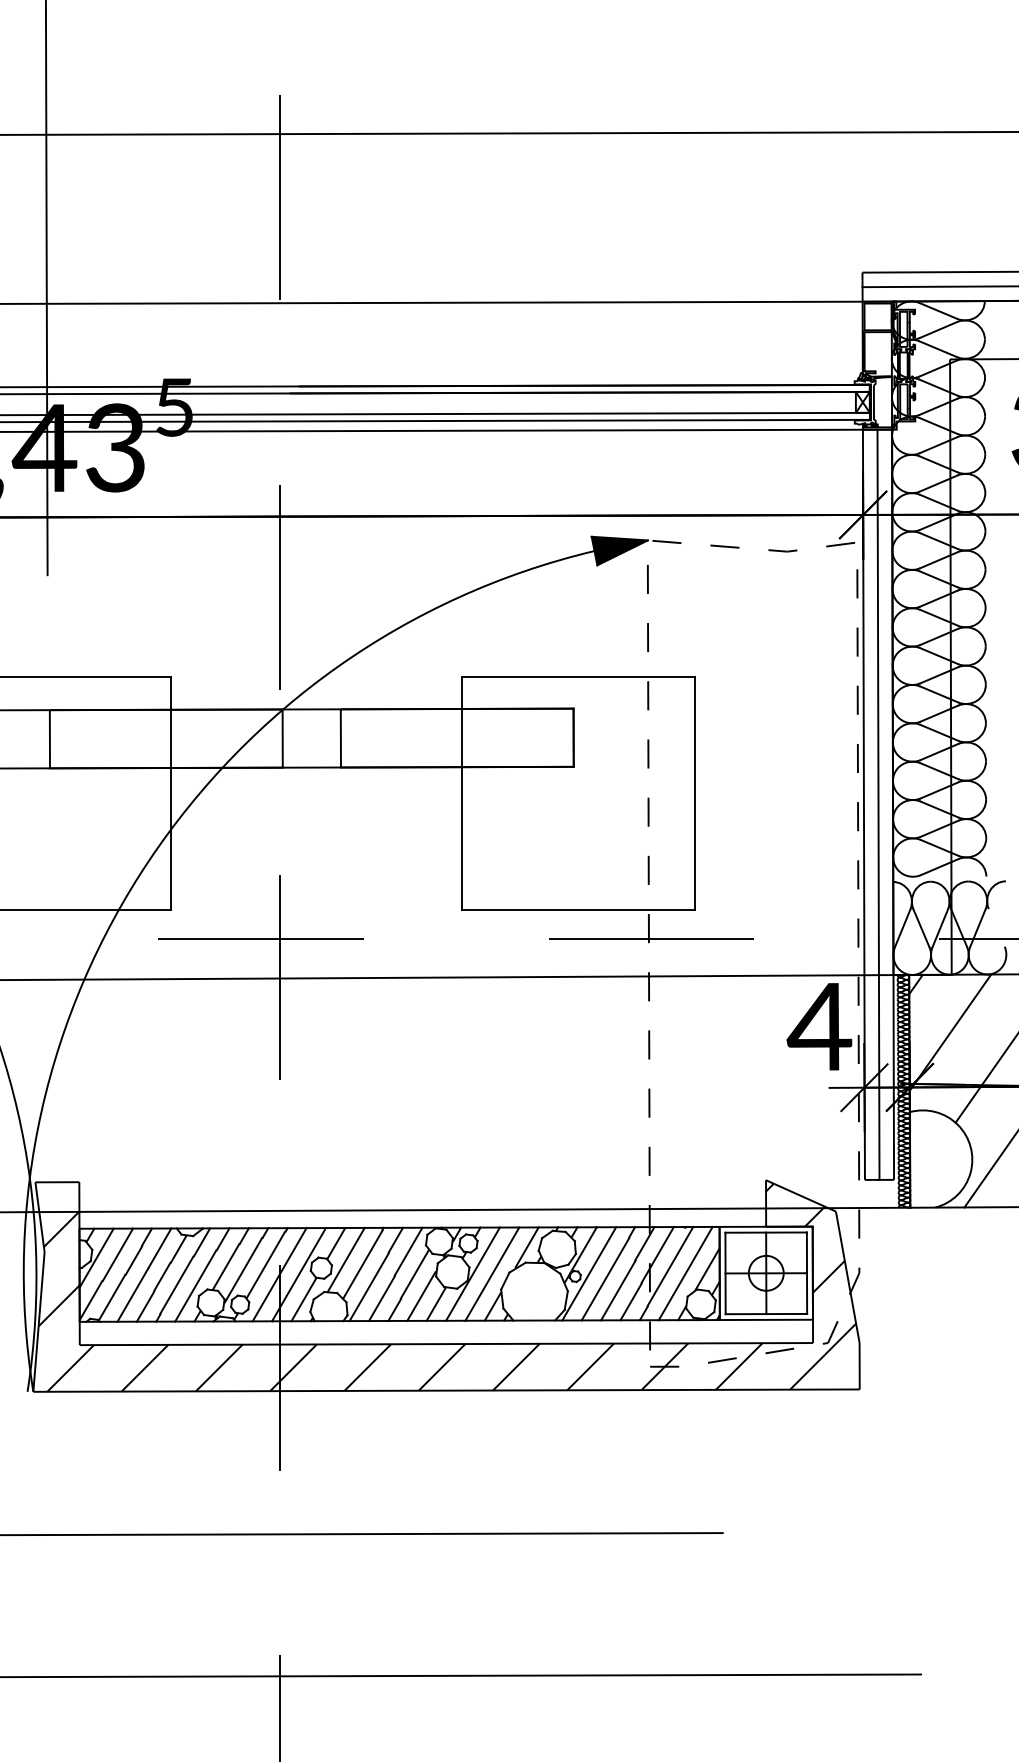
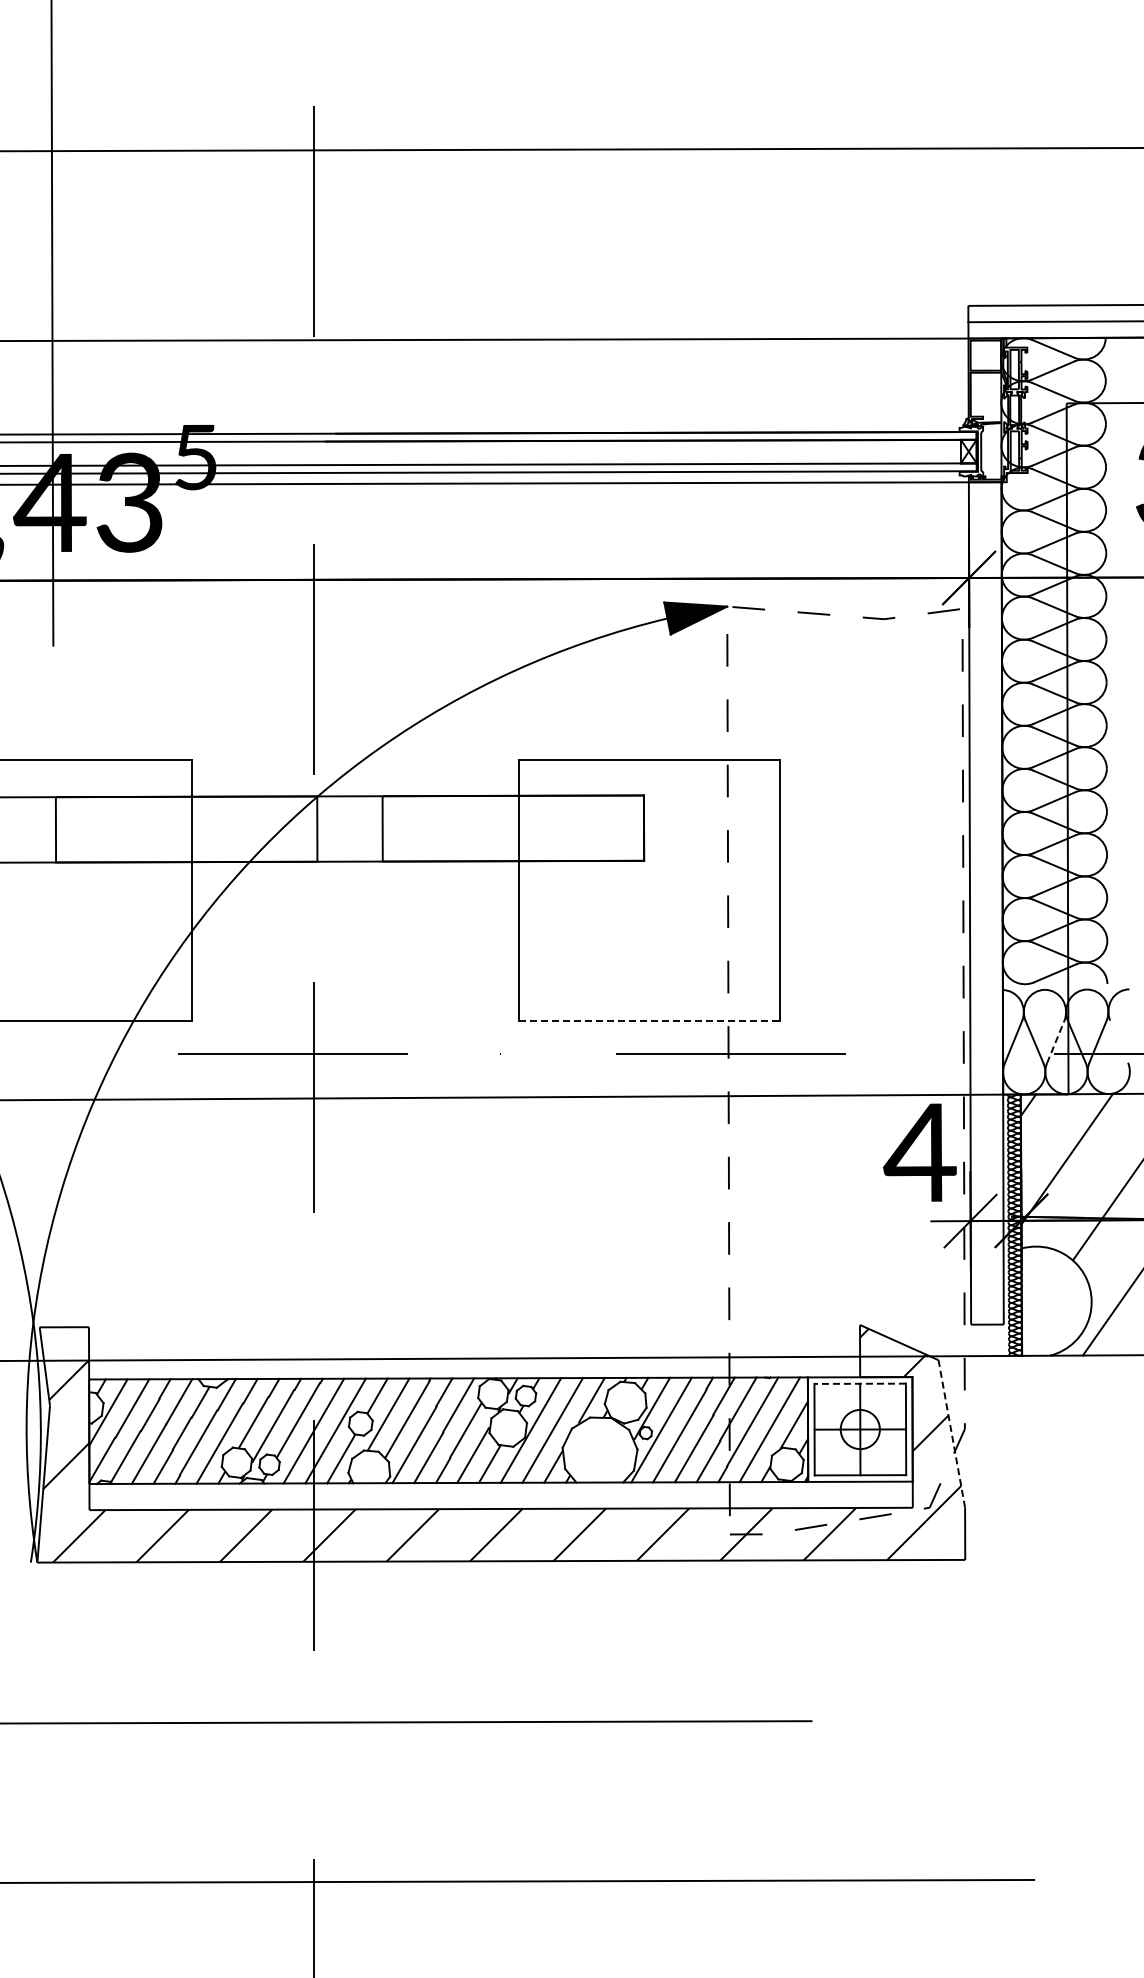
line: (878, 804) -> (986, 903), removed
line: (578, 909) -> (649, 1021), solid -> dashed
line: (940, 928) -> (1055, 1042), solid -> dashed
line: (766, 1232) -> (860, 1383), solid -> dashed
line: (847, 1276) -> (951, 1433), solid -> dashed

